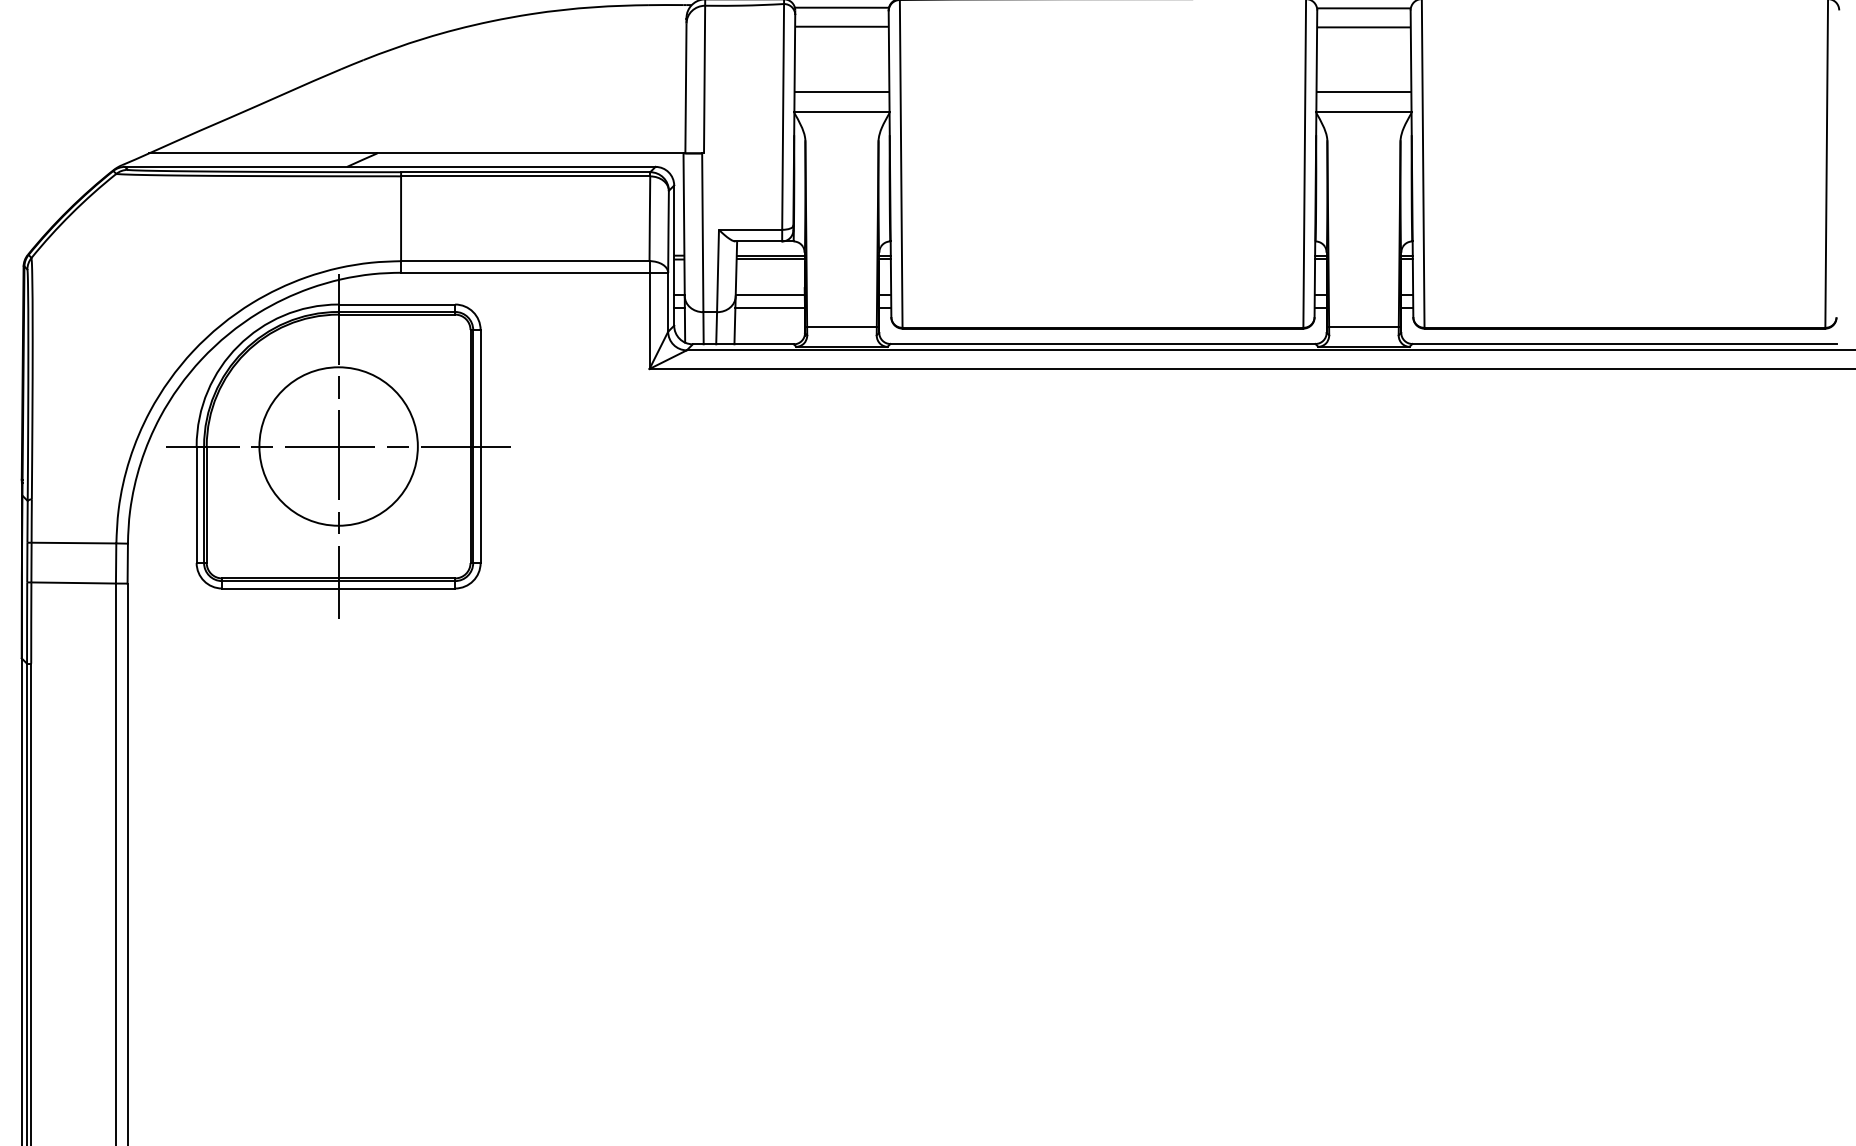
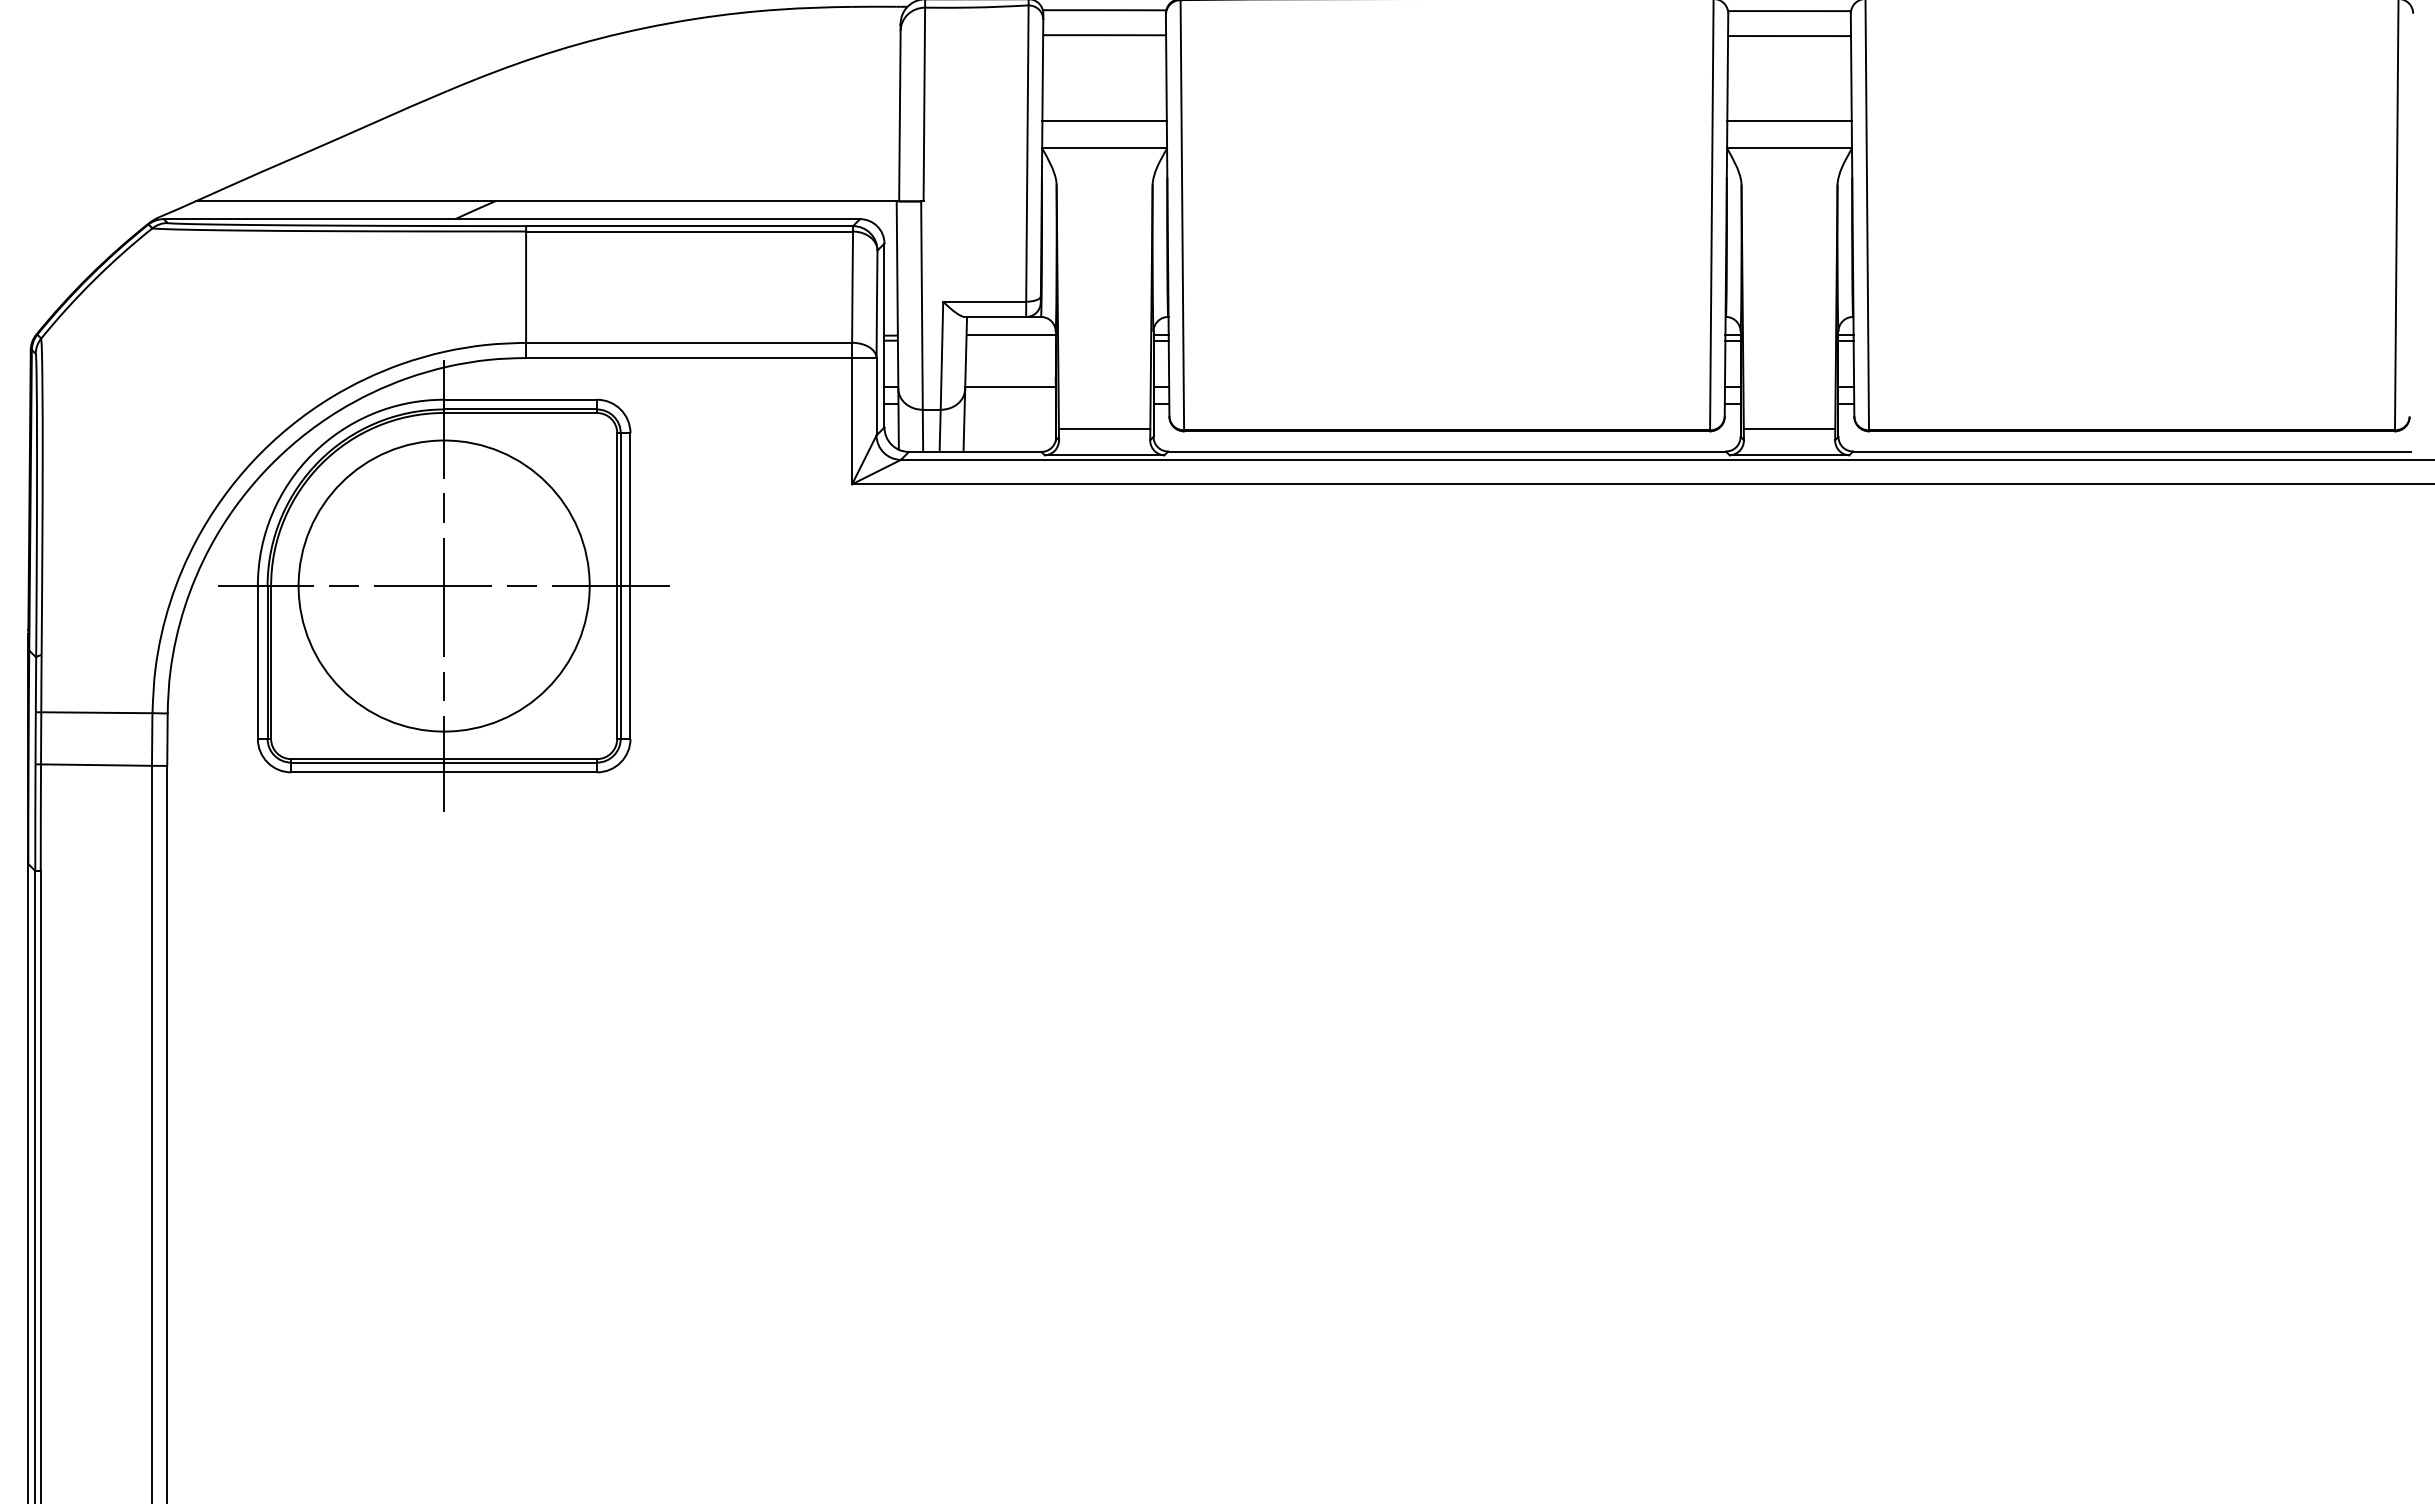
line: (770, 259) -> (1010, 340), removed
line: (769, 307) -> (1009, 403), removed
circle: (338, 446) -> (444, 586), size x1.4

